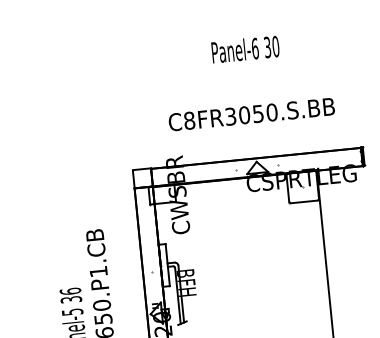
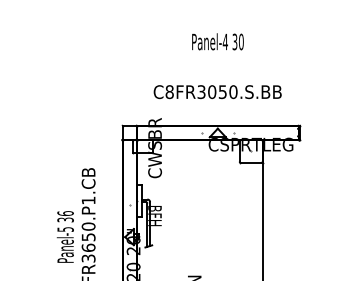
text: (255, 48) -> (225, 41), Panel-6 -> Panel-4

